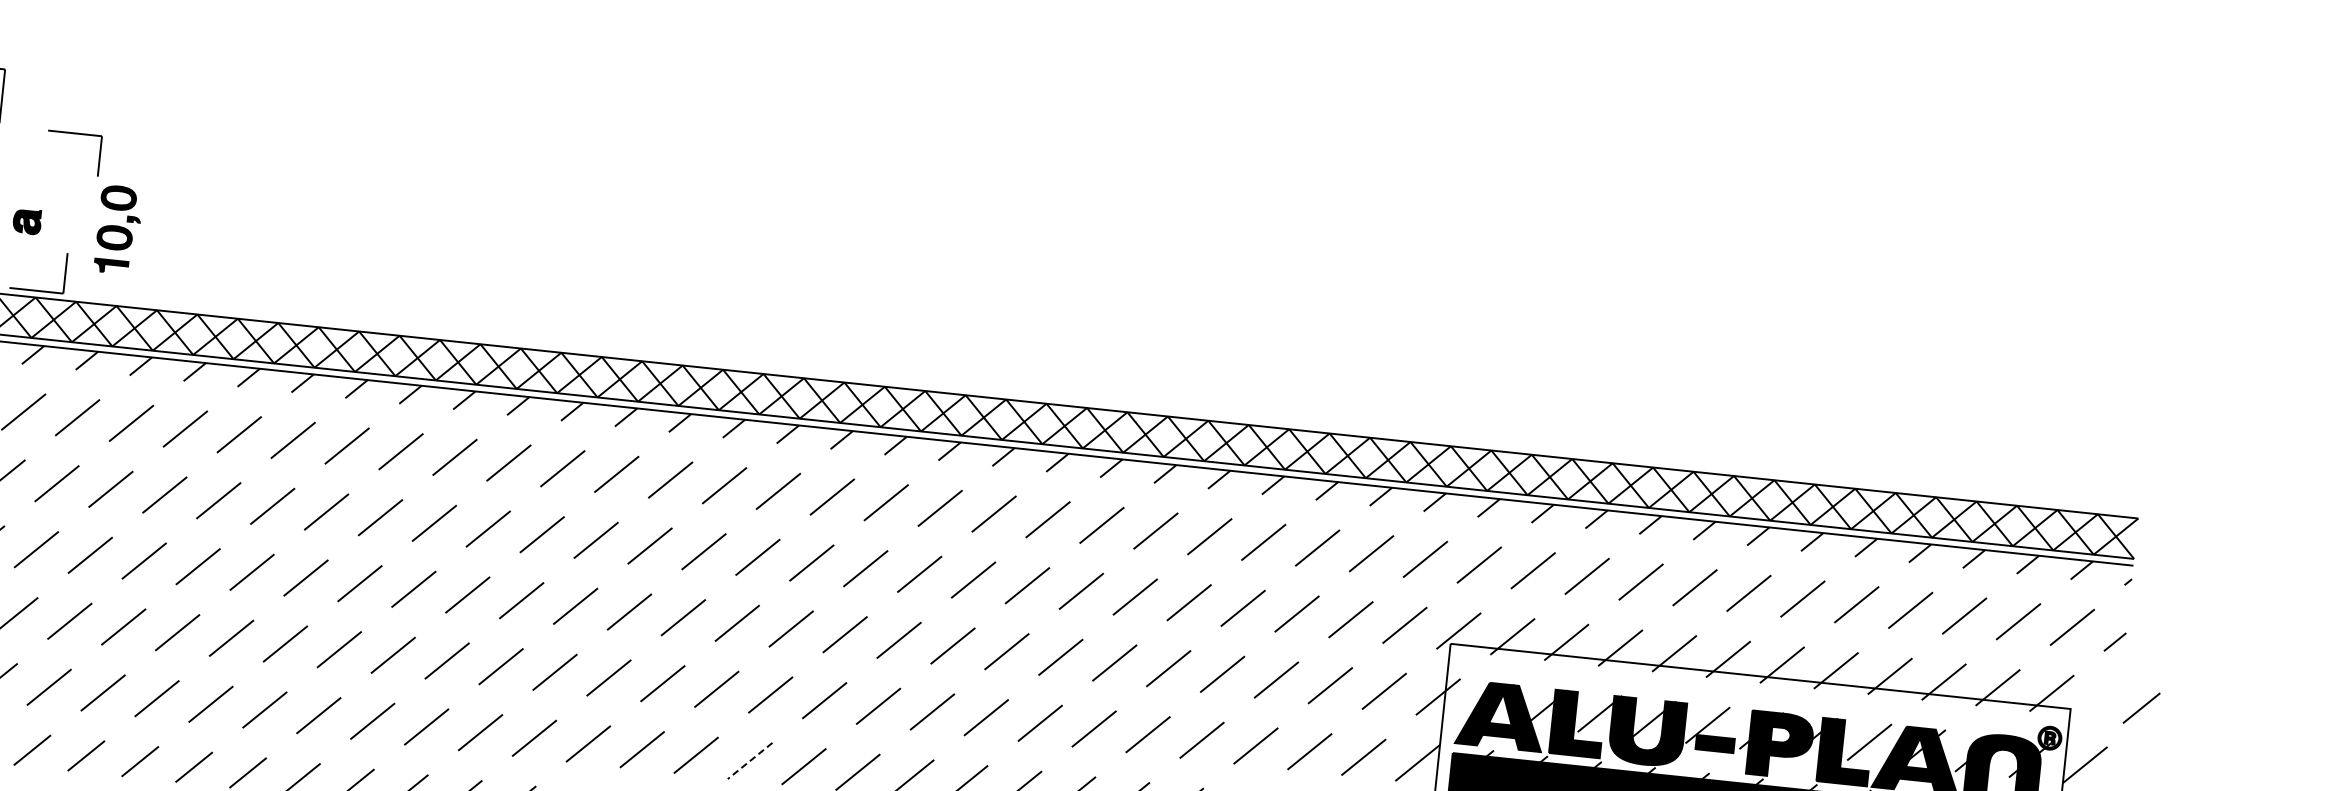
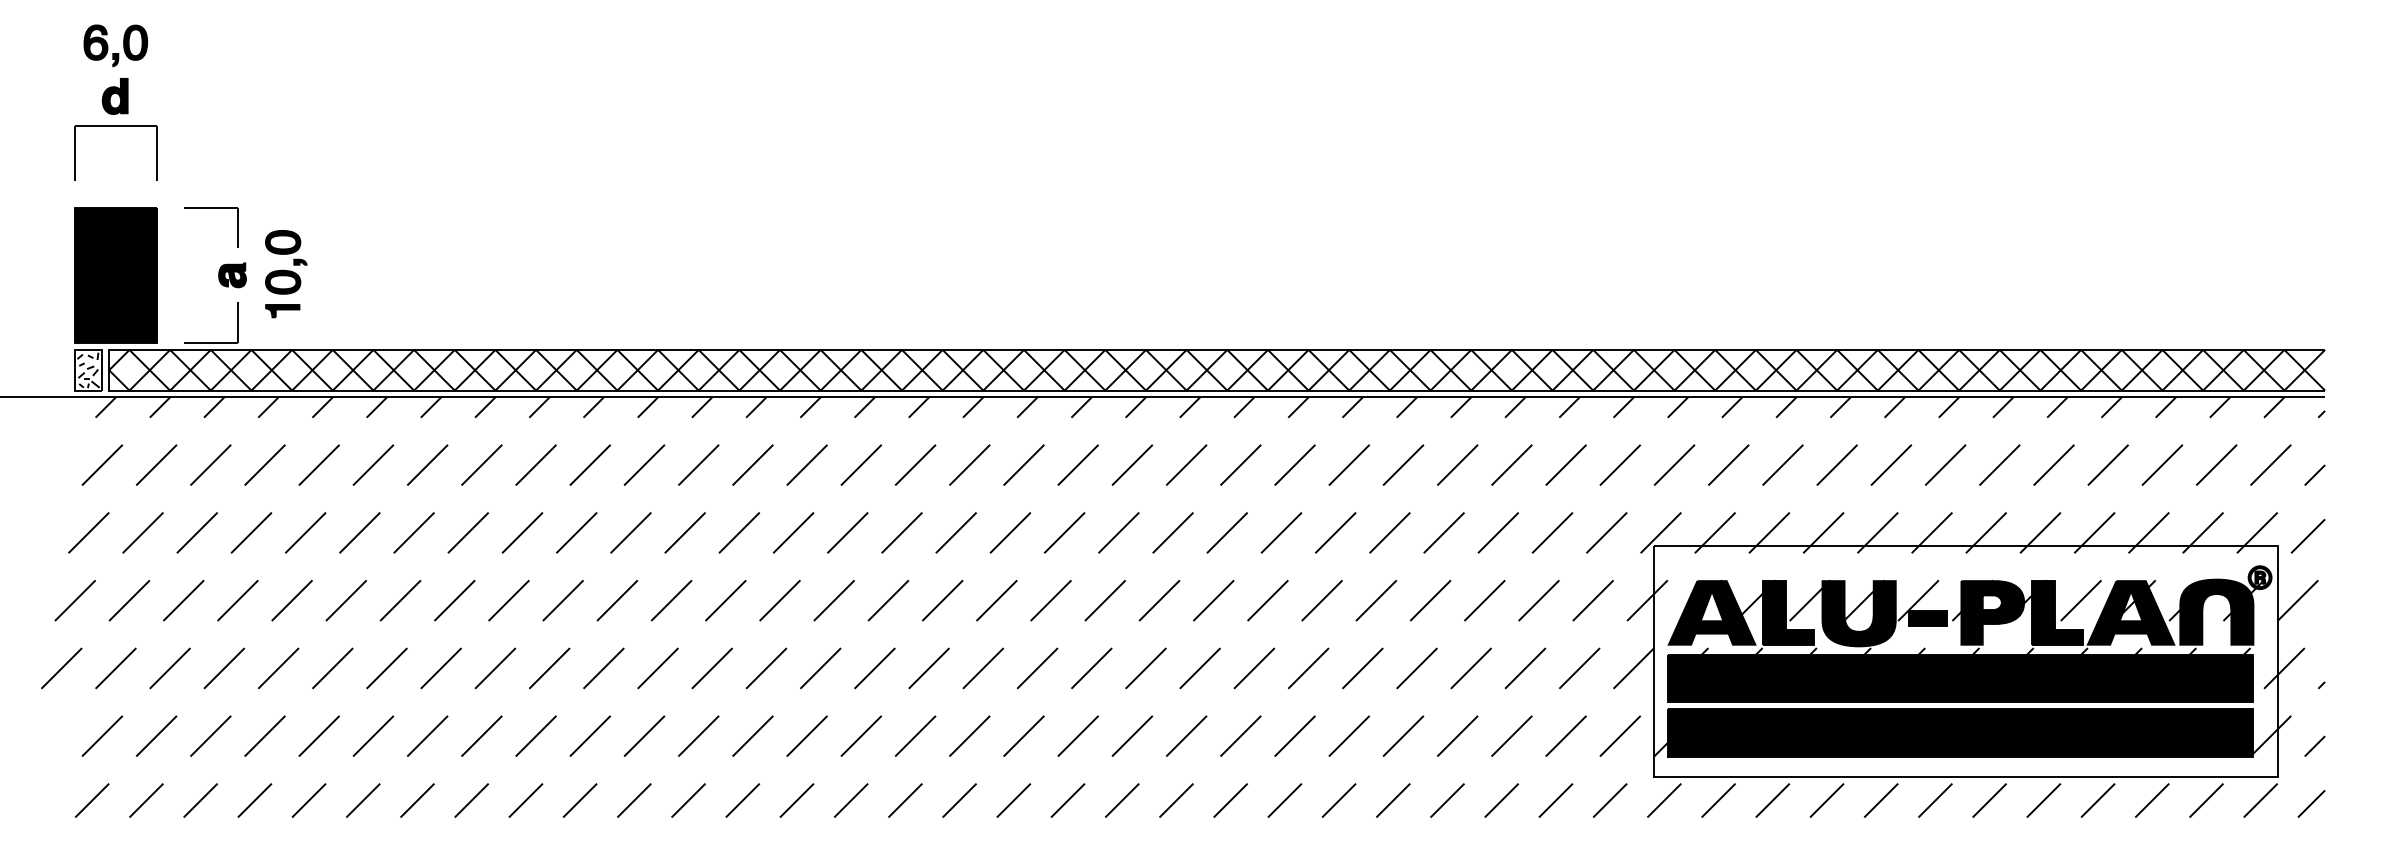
part: (75, 134) -> (211, 208), moved
part: (27, 221) -> (232, 275), moved
line: (2140, 708) -> (2307, 536), moved
line: (749, 761) -> (969, 736), dashed -> solid

